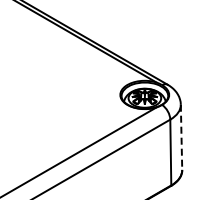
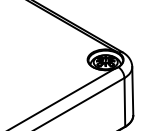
line: (181, 137) -> (132, 91), dashed -> solid

